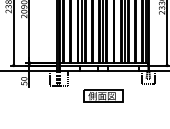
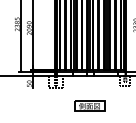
part: (102, 95) -> (89, 105), moved

